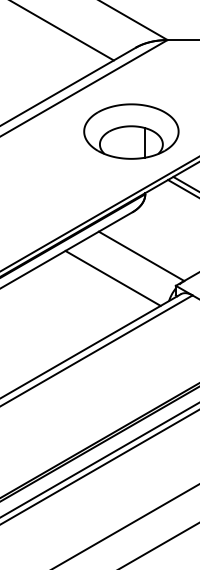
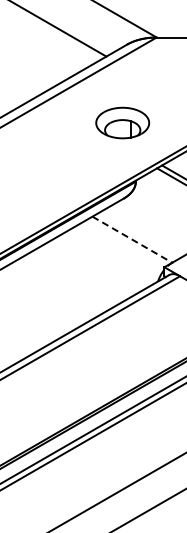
part: (131, 130) -> (122, 122), size x0.6
line: (141, 256) -> (132, 239), solid -> dashed
line: (112, 278) -> (105, 260), removed

